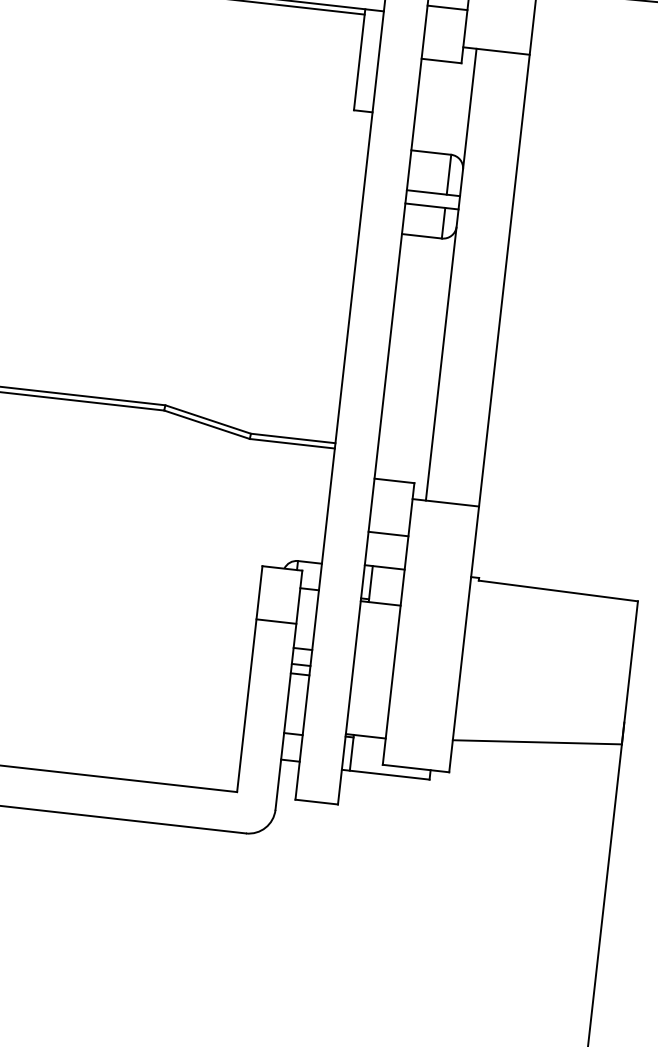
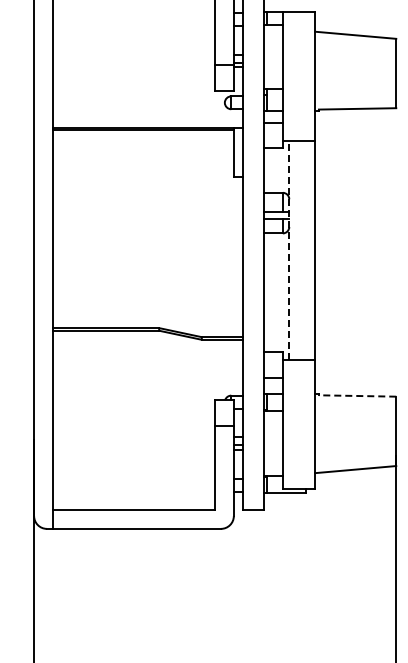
line: (451, 275) -> (289, 250), solid -> dashed
line: (558, 589) -> (357, 395), solid -> dashed

